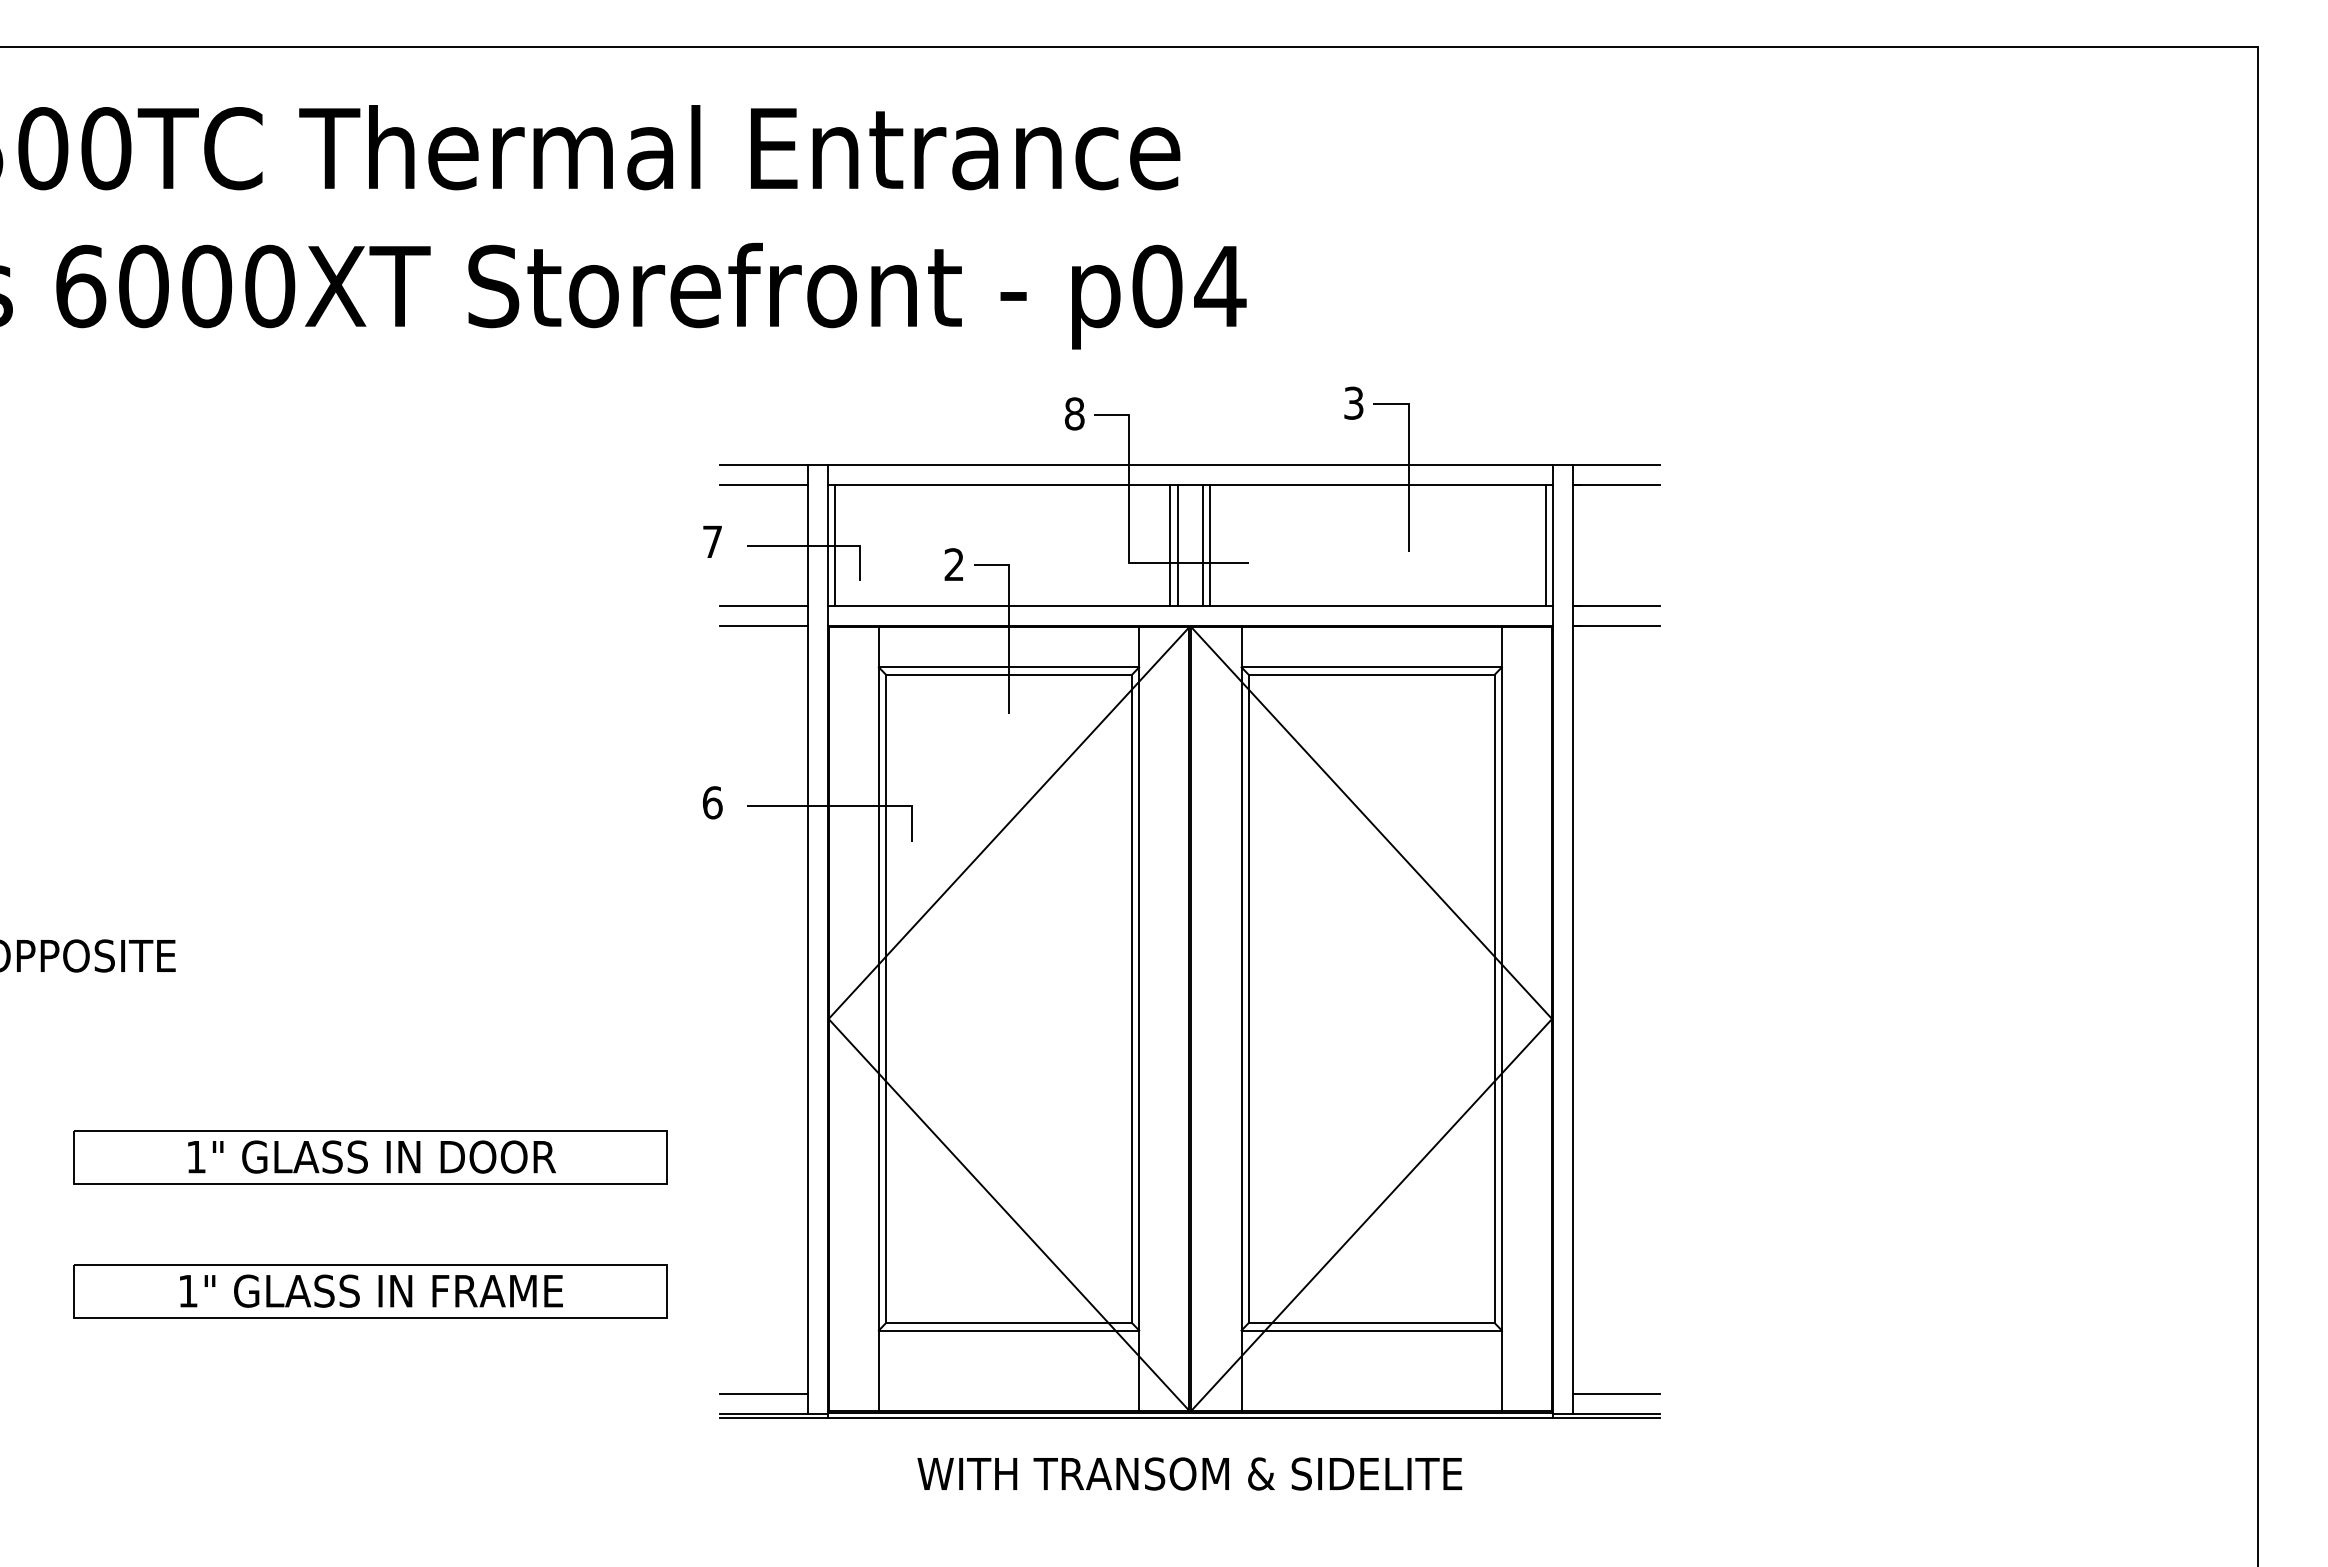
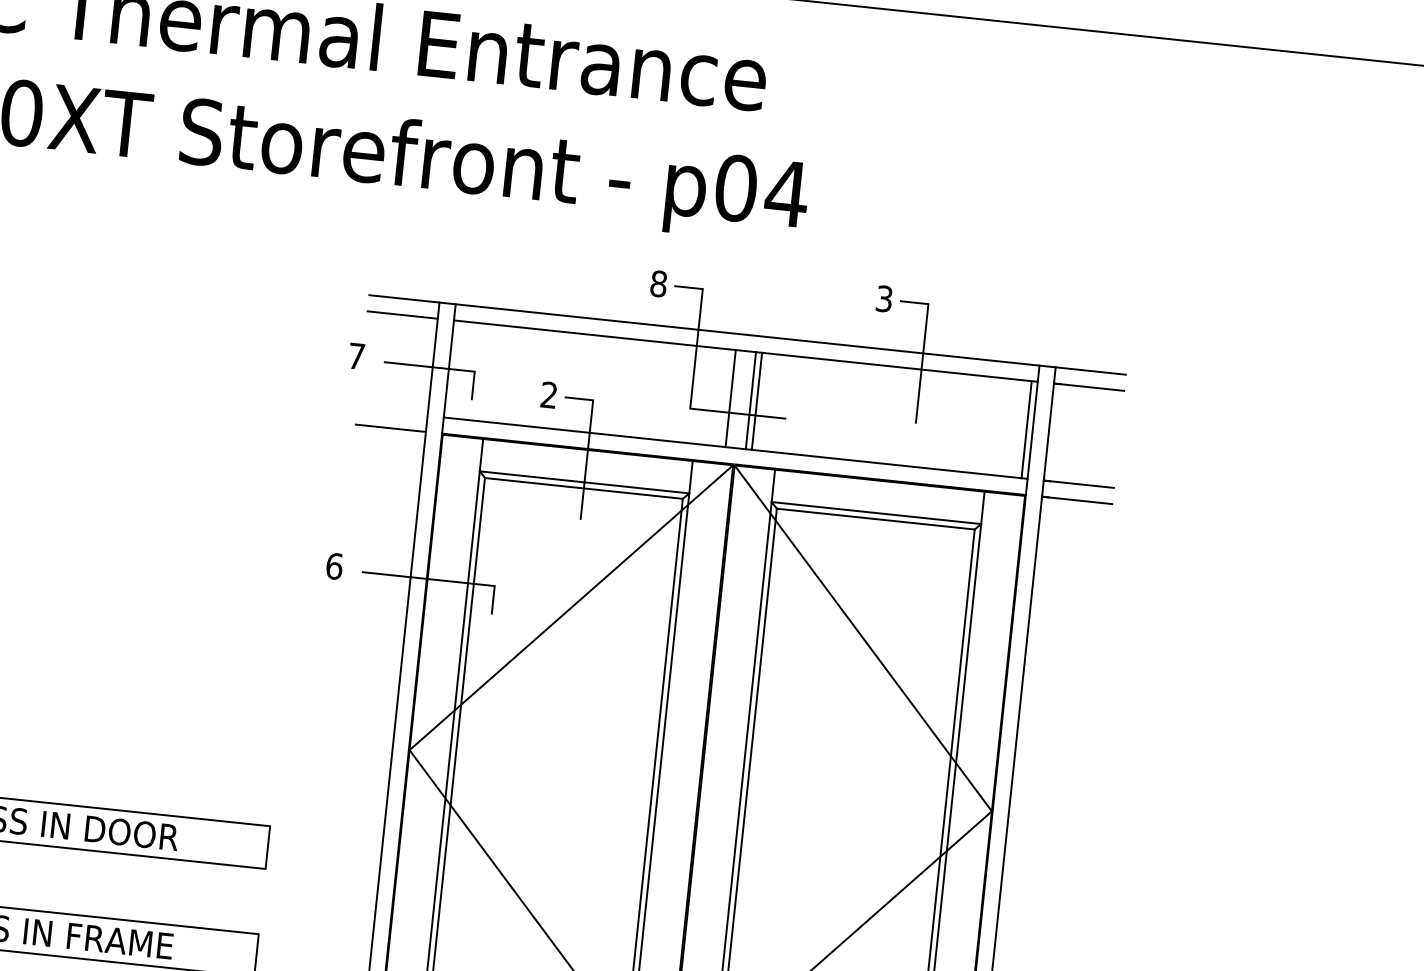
line: (835, 545) -> (455, 369), removed
line: (1170, 545) -> (724, 397), removed
line: (763, 605) -> (392, 411), removed

